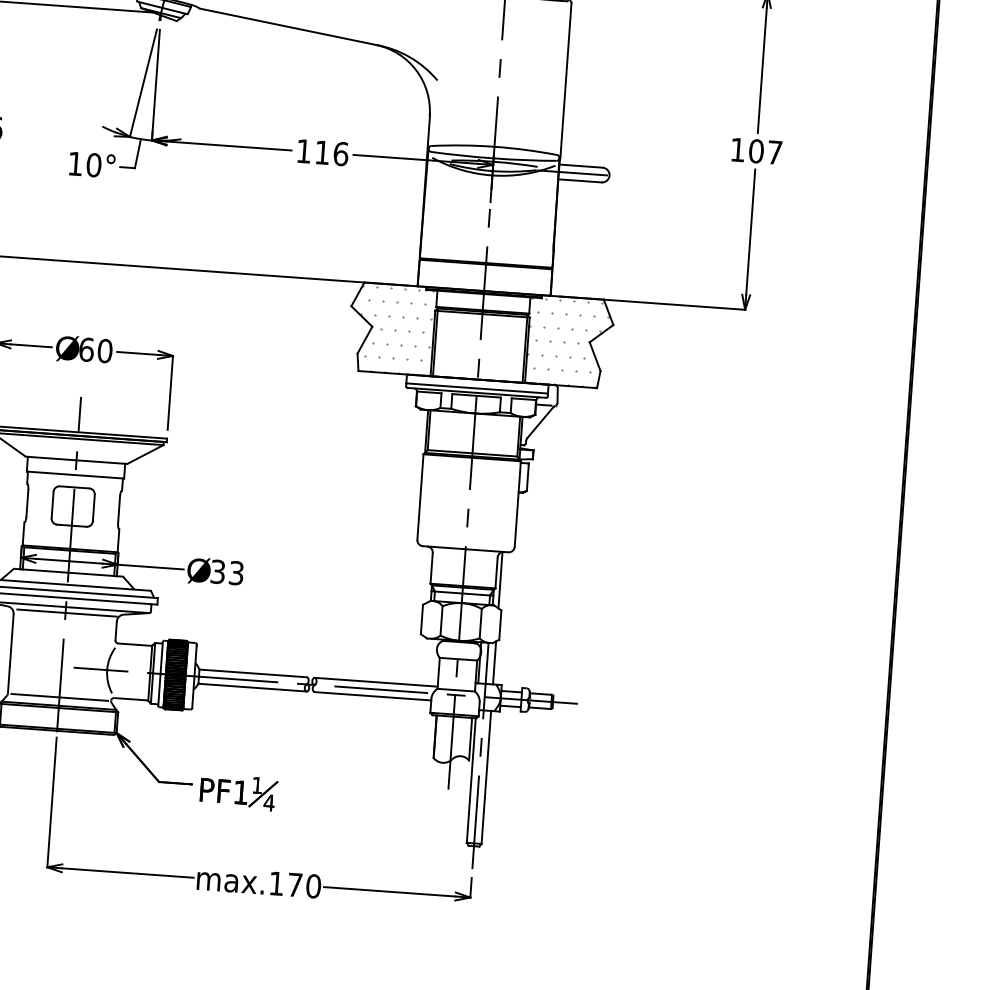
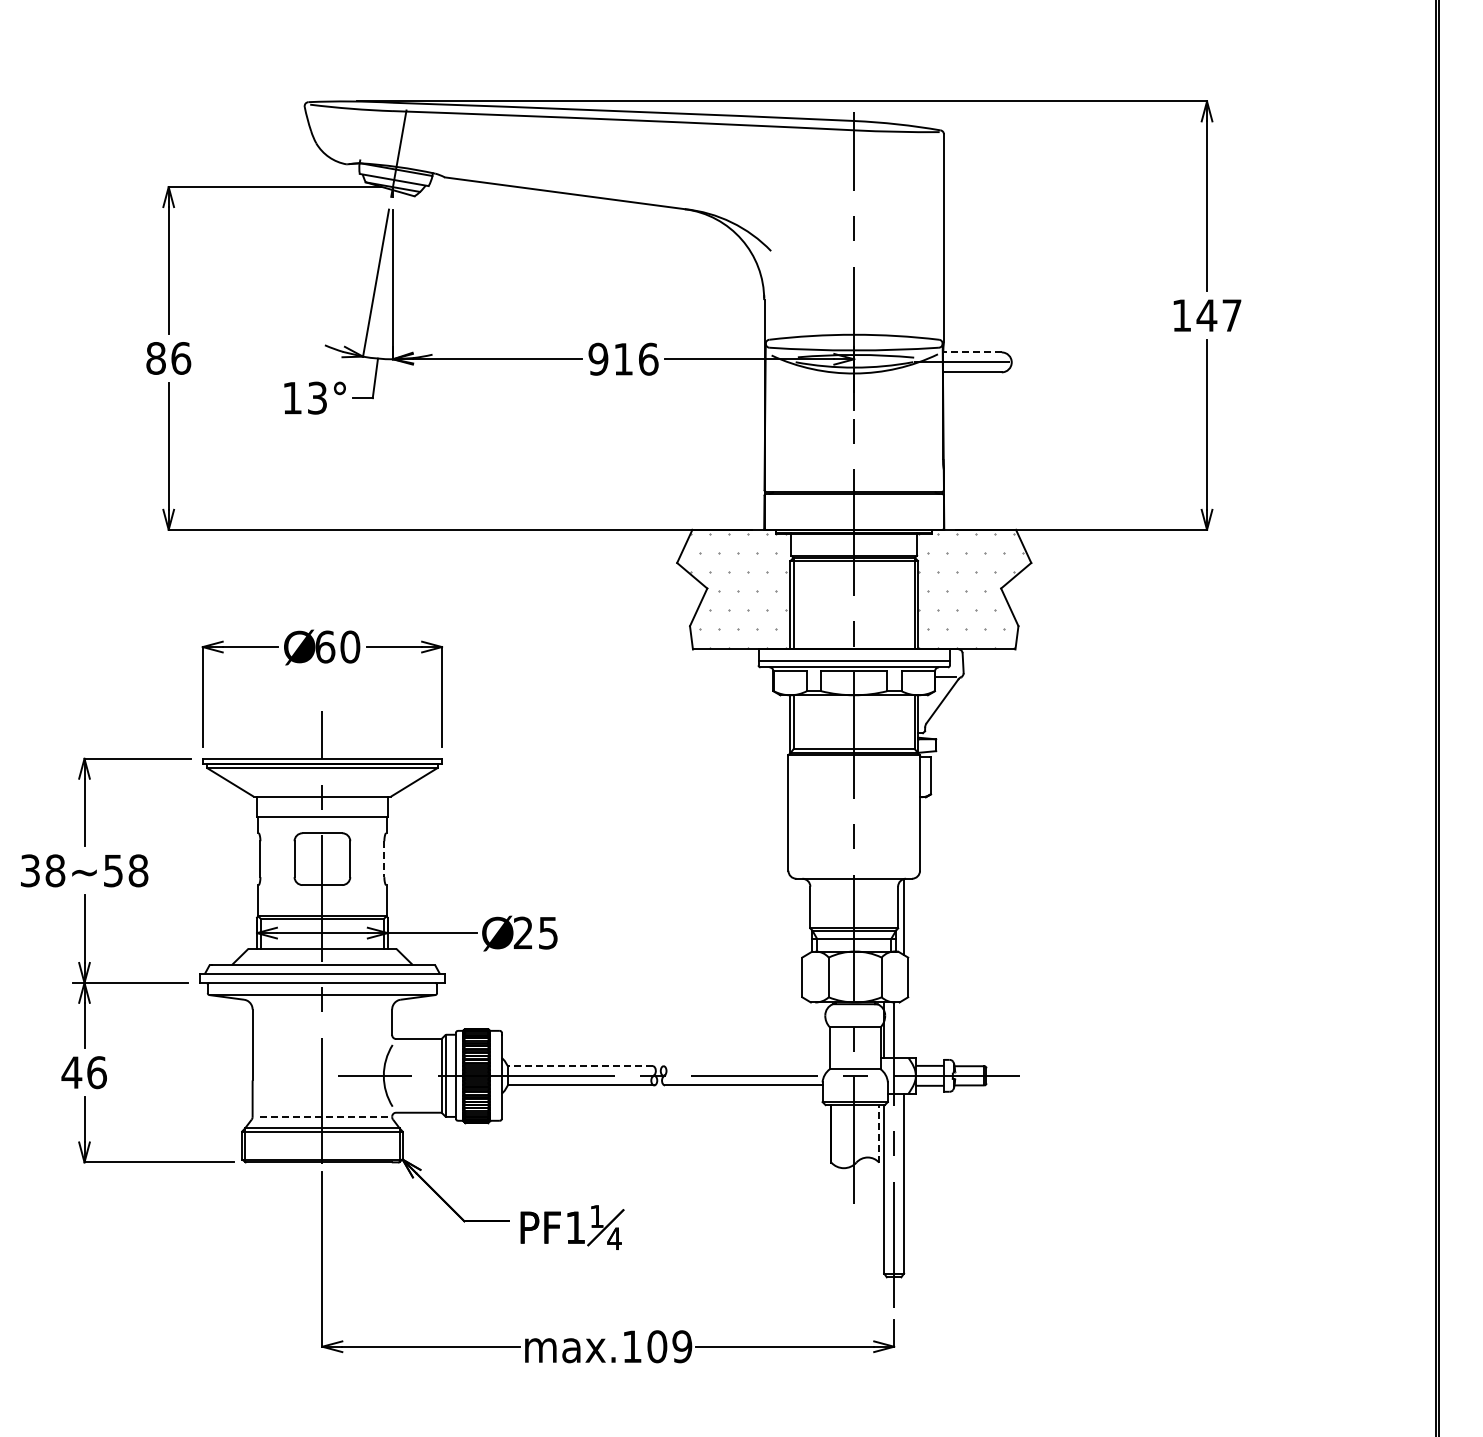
text: (304, 150) -> (598, 358), 116 -> 916
text: (756, 151) -> (1206, 315), 107 -> 147
text: (94, 164) -> (317, 397), 10° -> 13°
line: (581, 166) -> (972, 352), solid -> dashed
line: (119, 510) -> (384, 859), solid -> dashed
text: (226, 572) -> (535, 932), 33 -> 25
line: (67, 613) -> (324, 1003), removed
line: (494, 662) -> (904, 1028), removed
line: (253, 673) -> (580, 1066), solid -> dashed
line: (375, 682) -> (746, 1066), removed
line: (59, 697) -> (322, 1117), solid -> dashed
line: (470, 739) -> (879, 1133), solid -> dashed
text: (304, 885) -> (669, 1346), max.170 -> max.109

